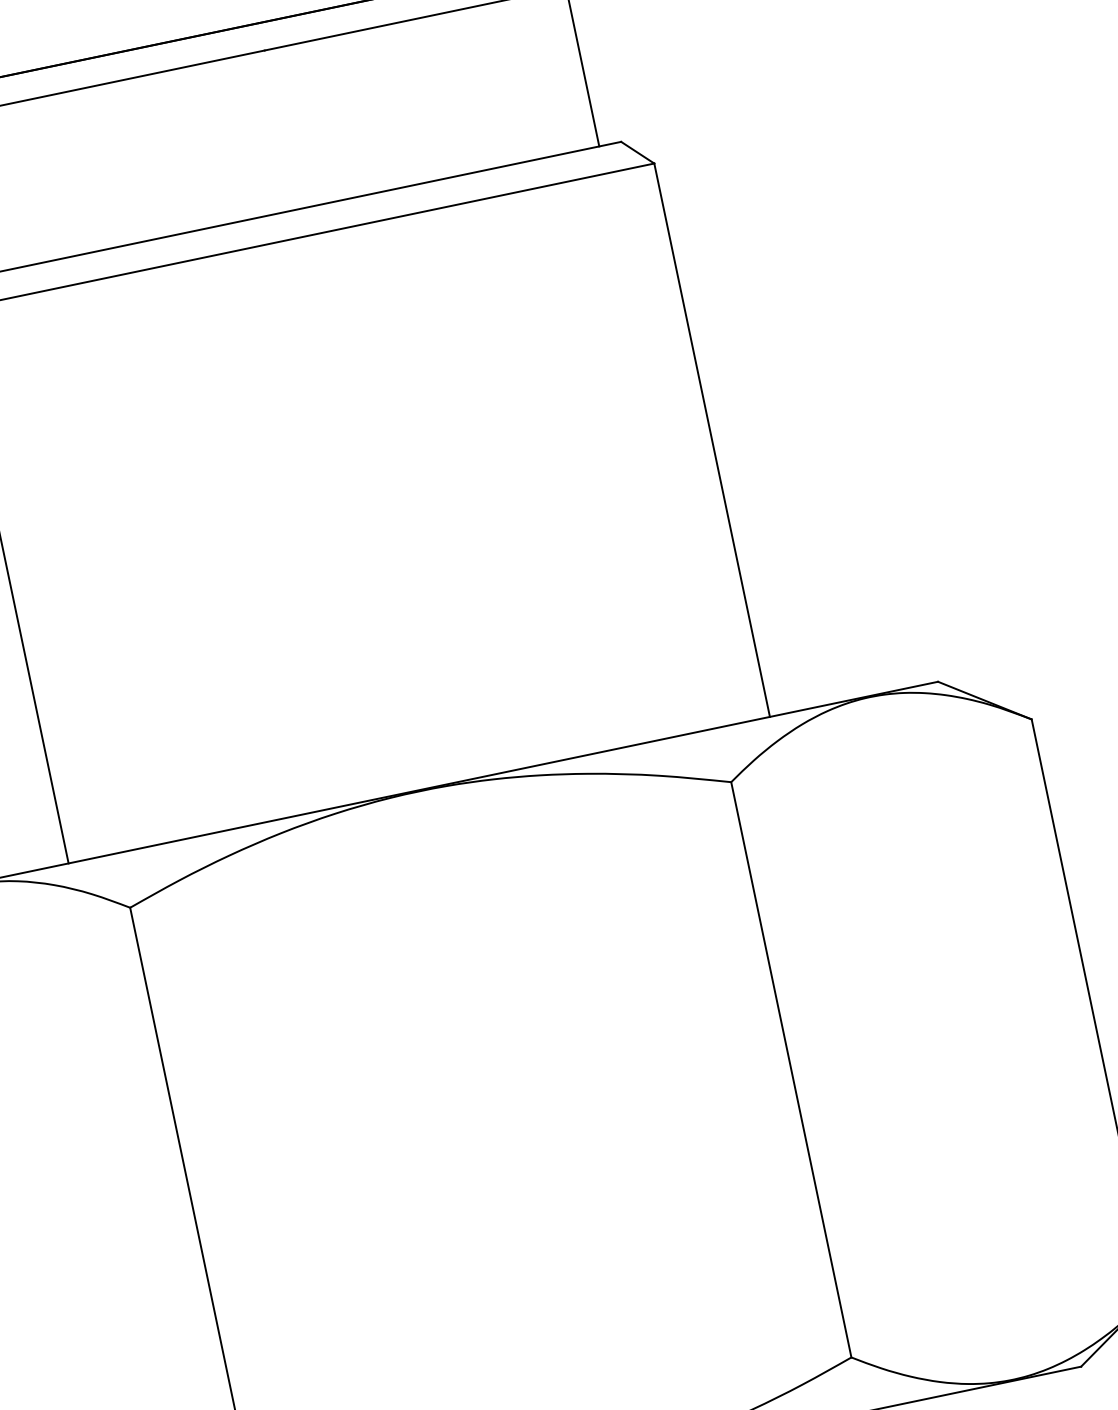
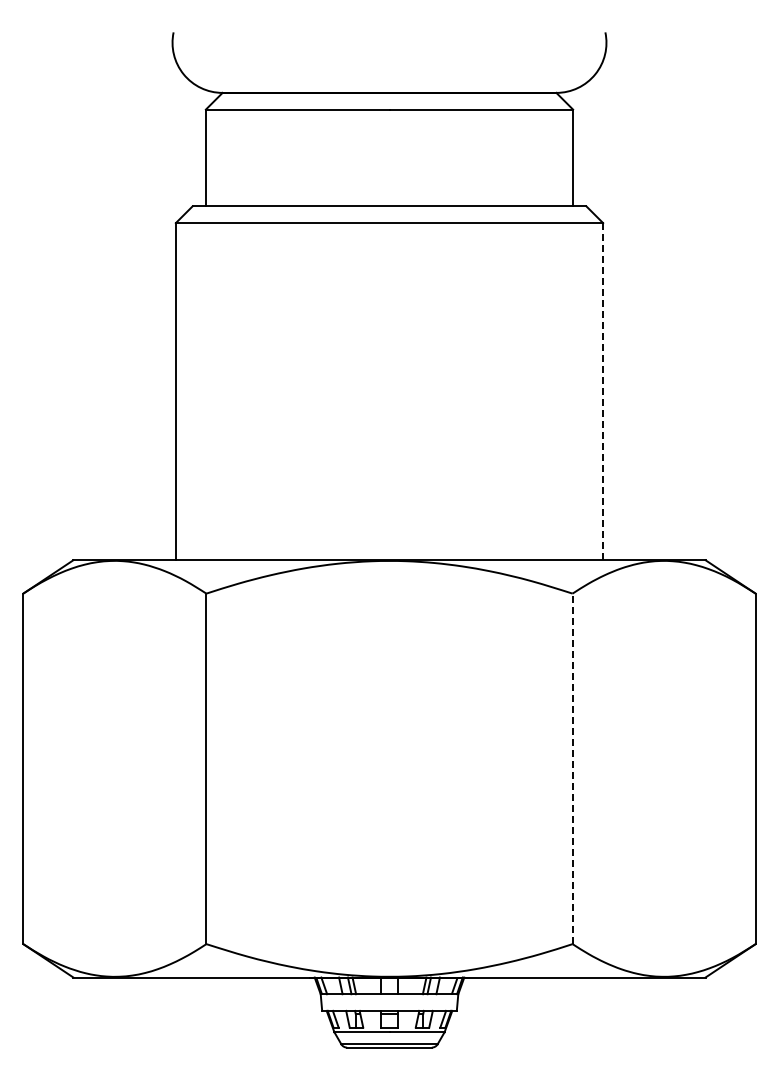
line: (712, 439) -> (603, 391), solid -> dashed
line: (791, 1069) -> (572, 768), solid -> dashed

